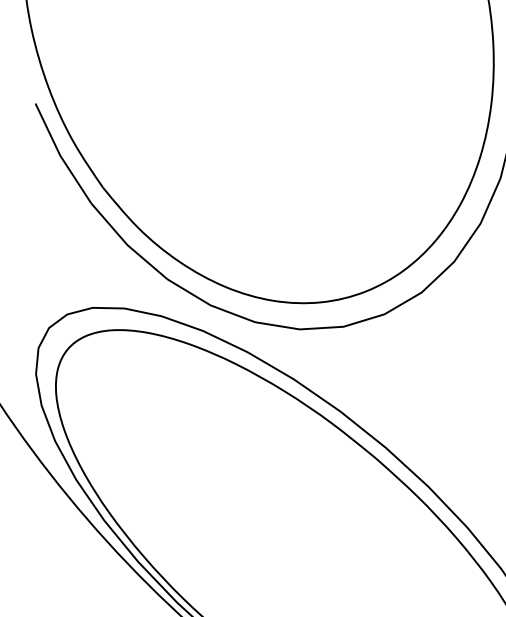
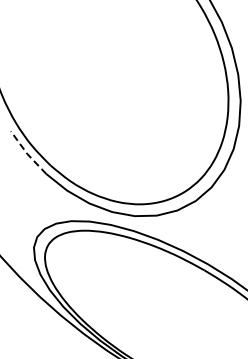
line: (60, 156) -> (27, 154), solid -> dashed

